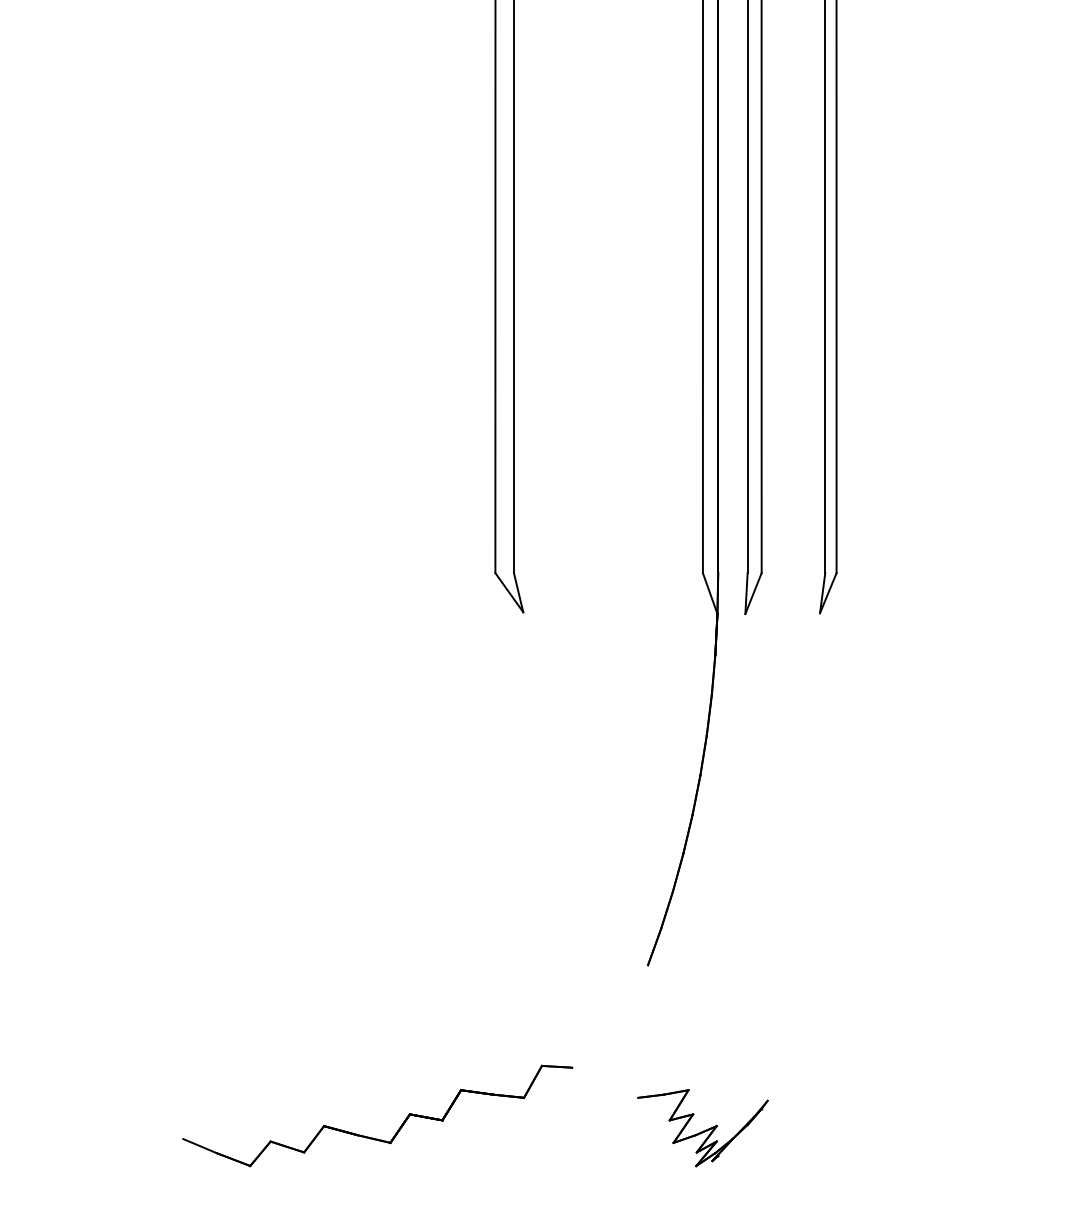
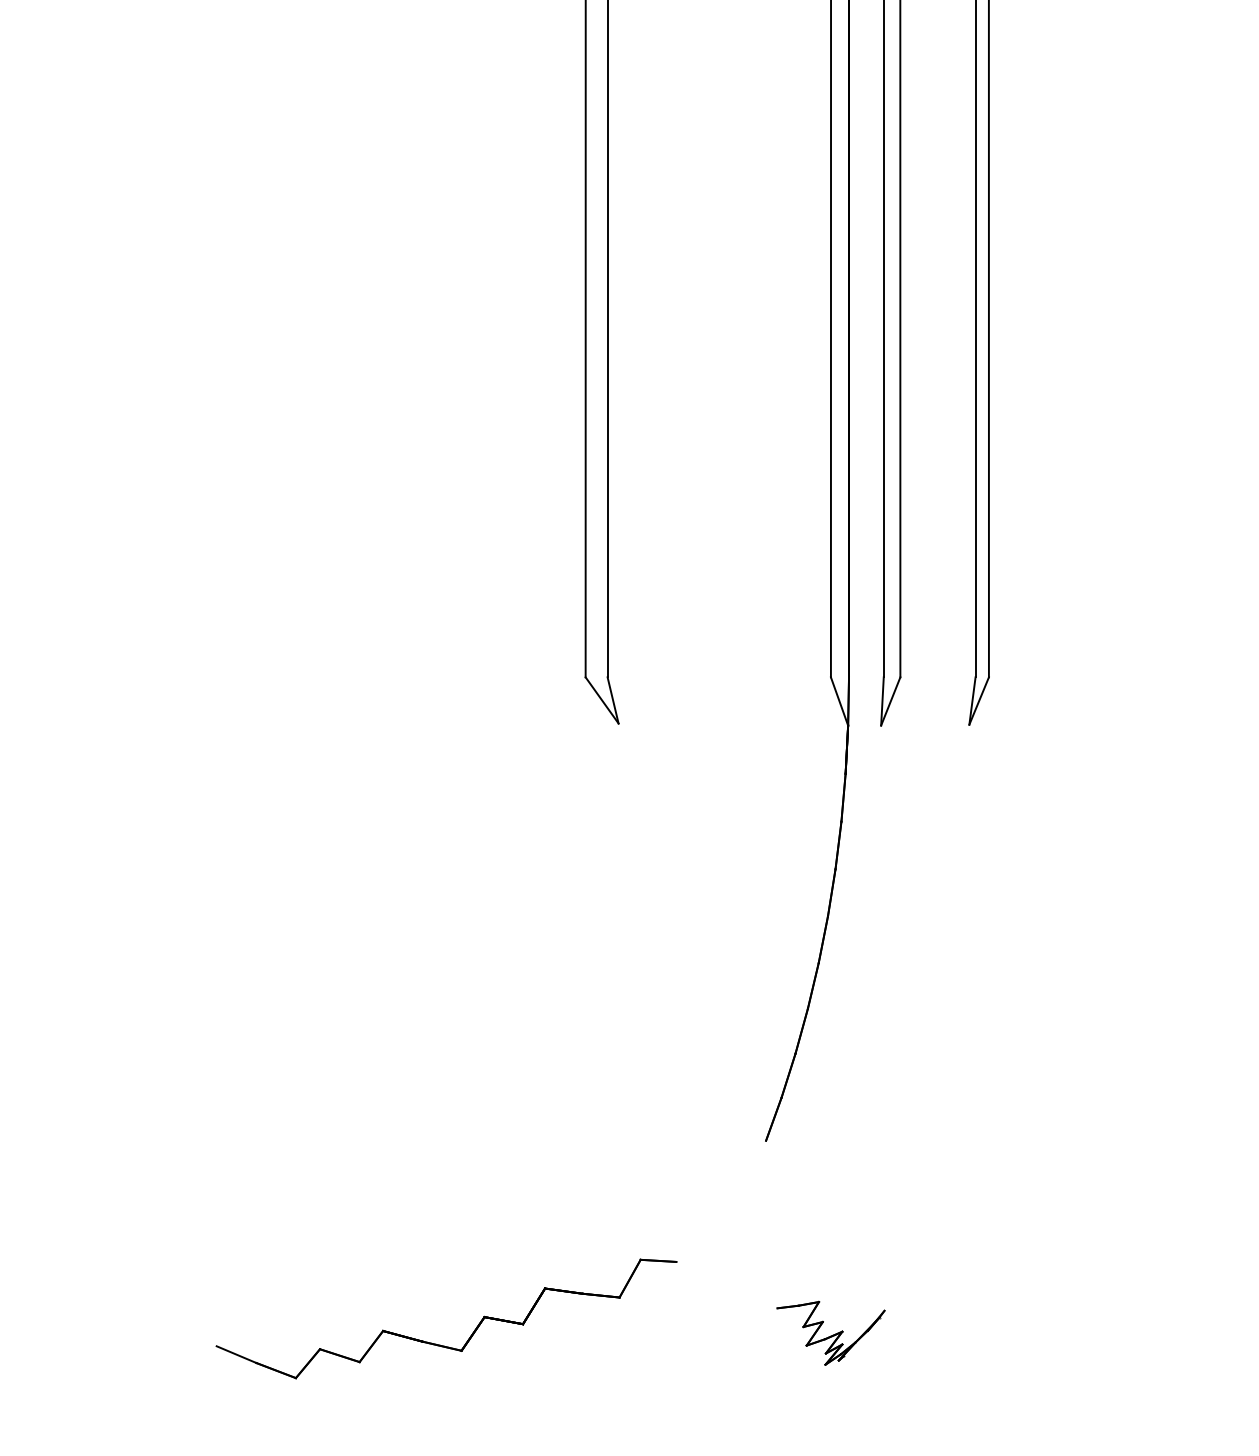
part: (702, 1128) -> (830, 1333), size x0.7

